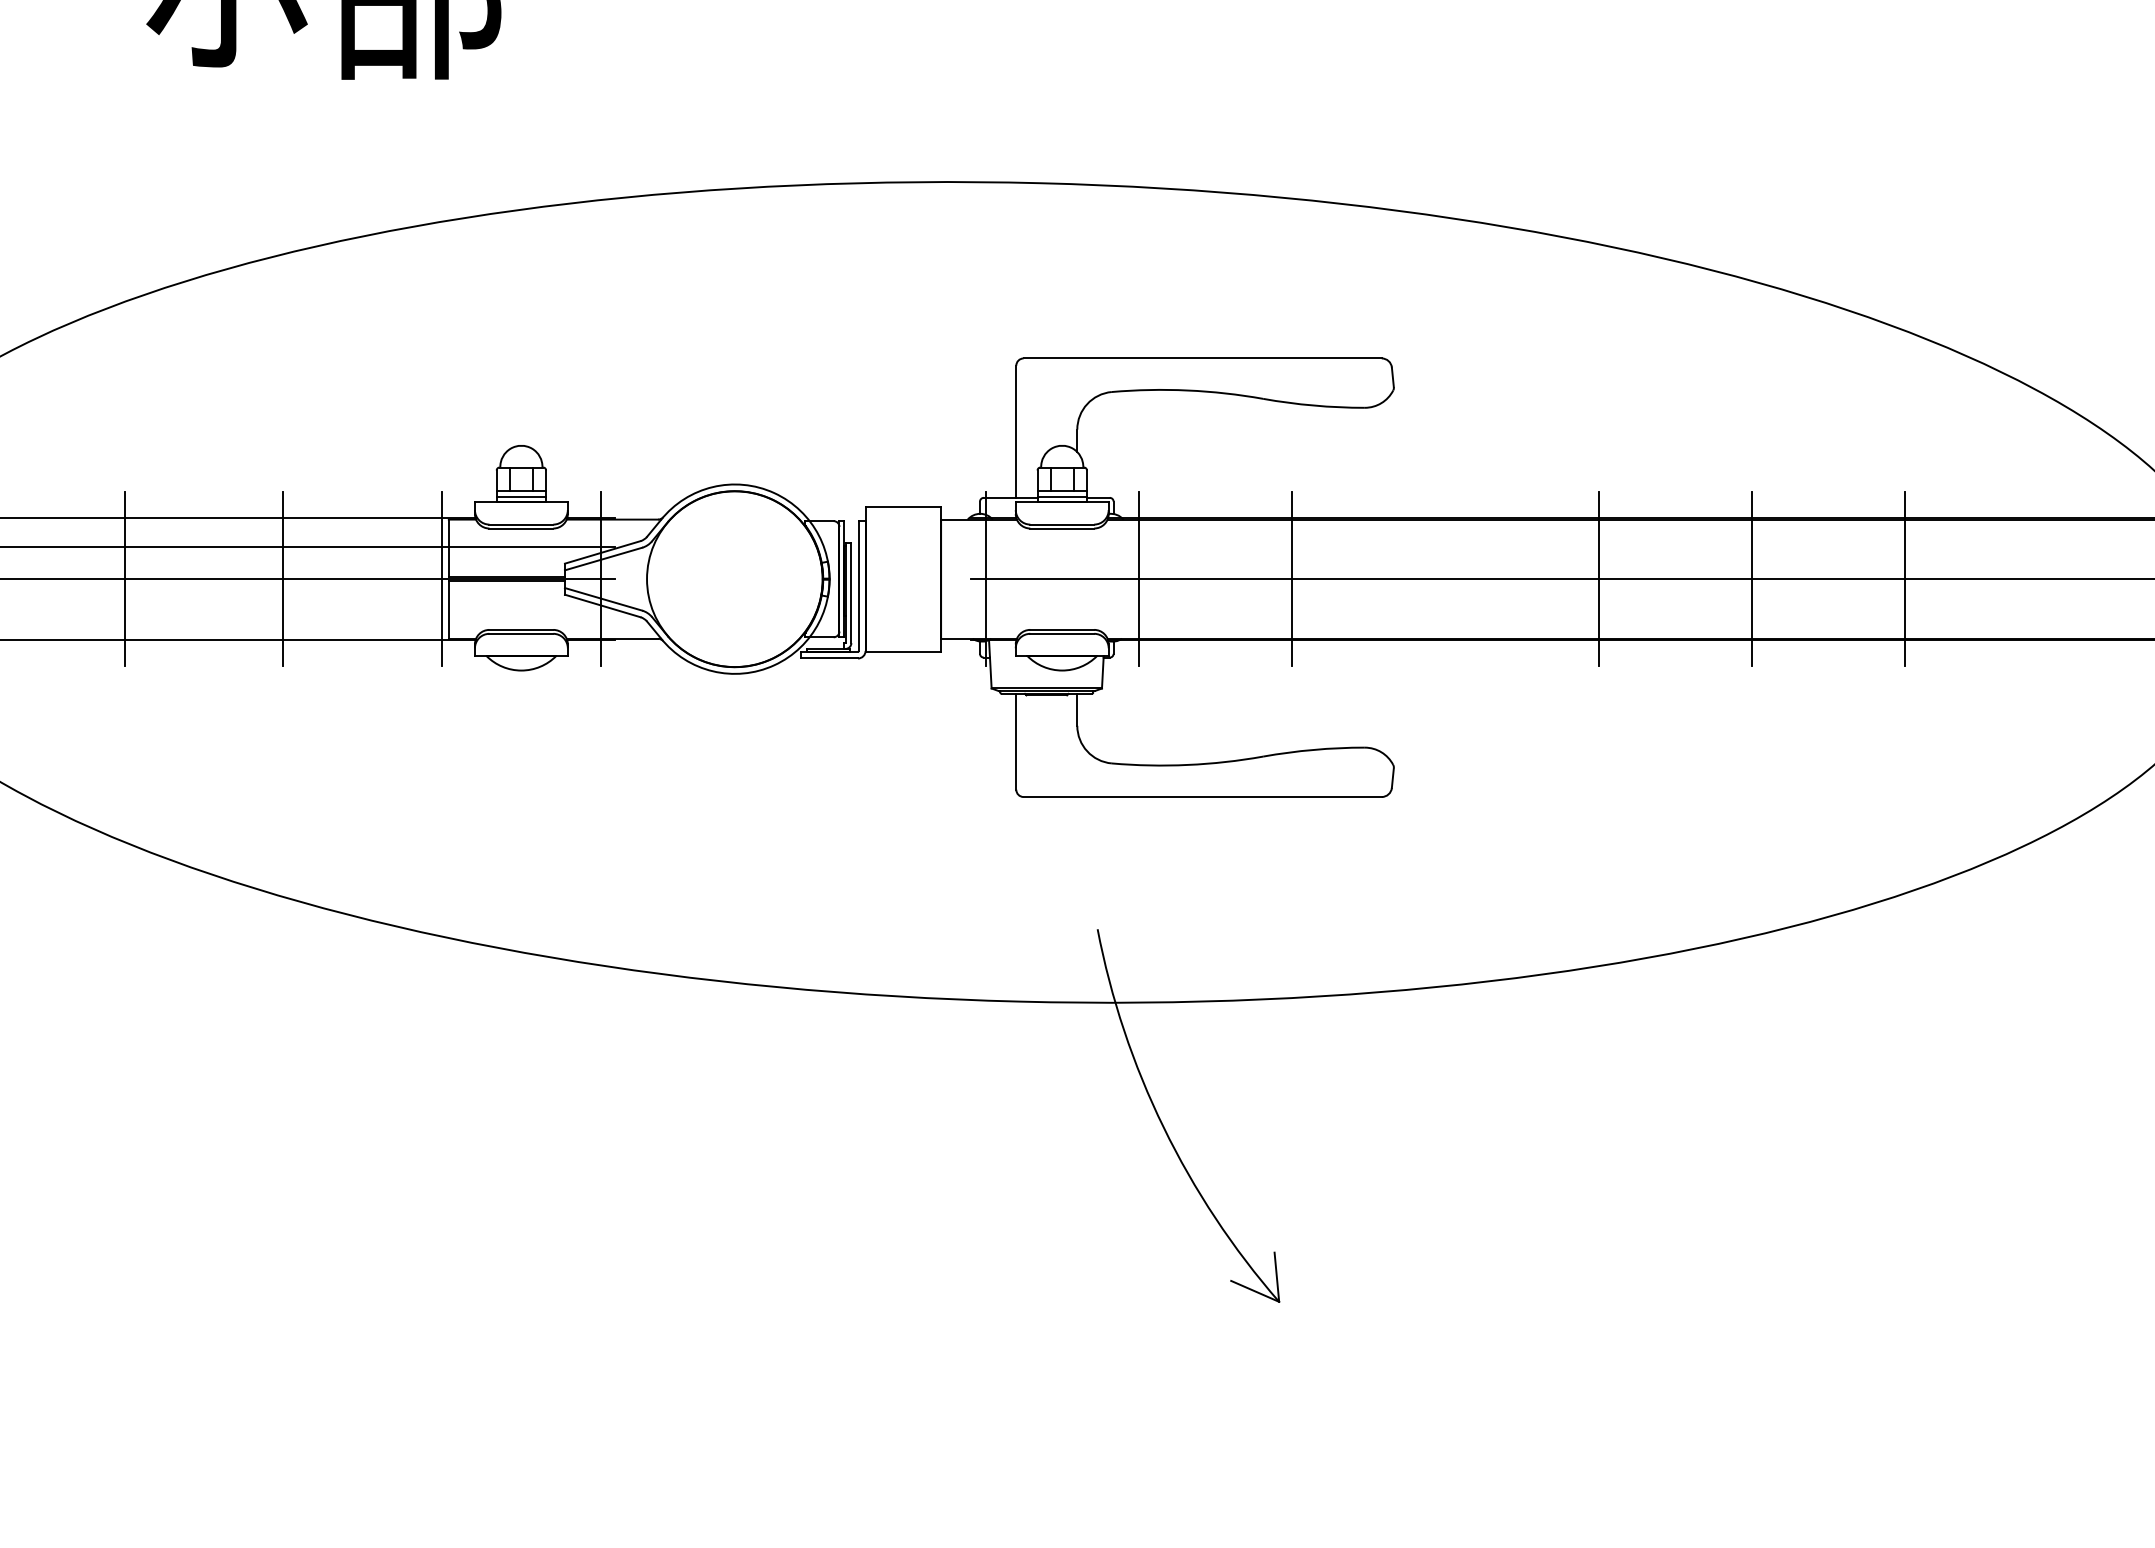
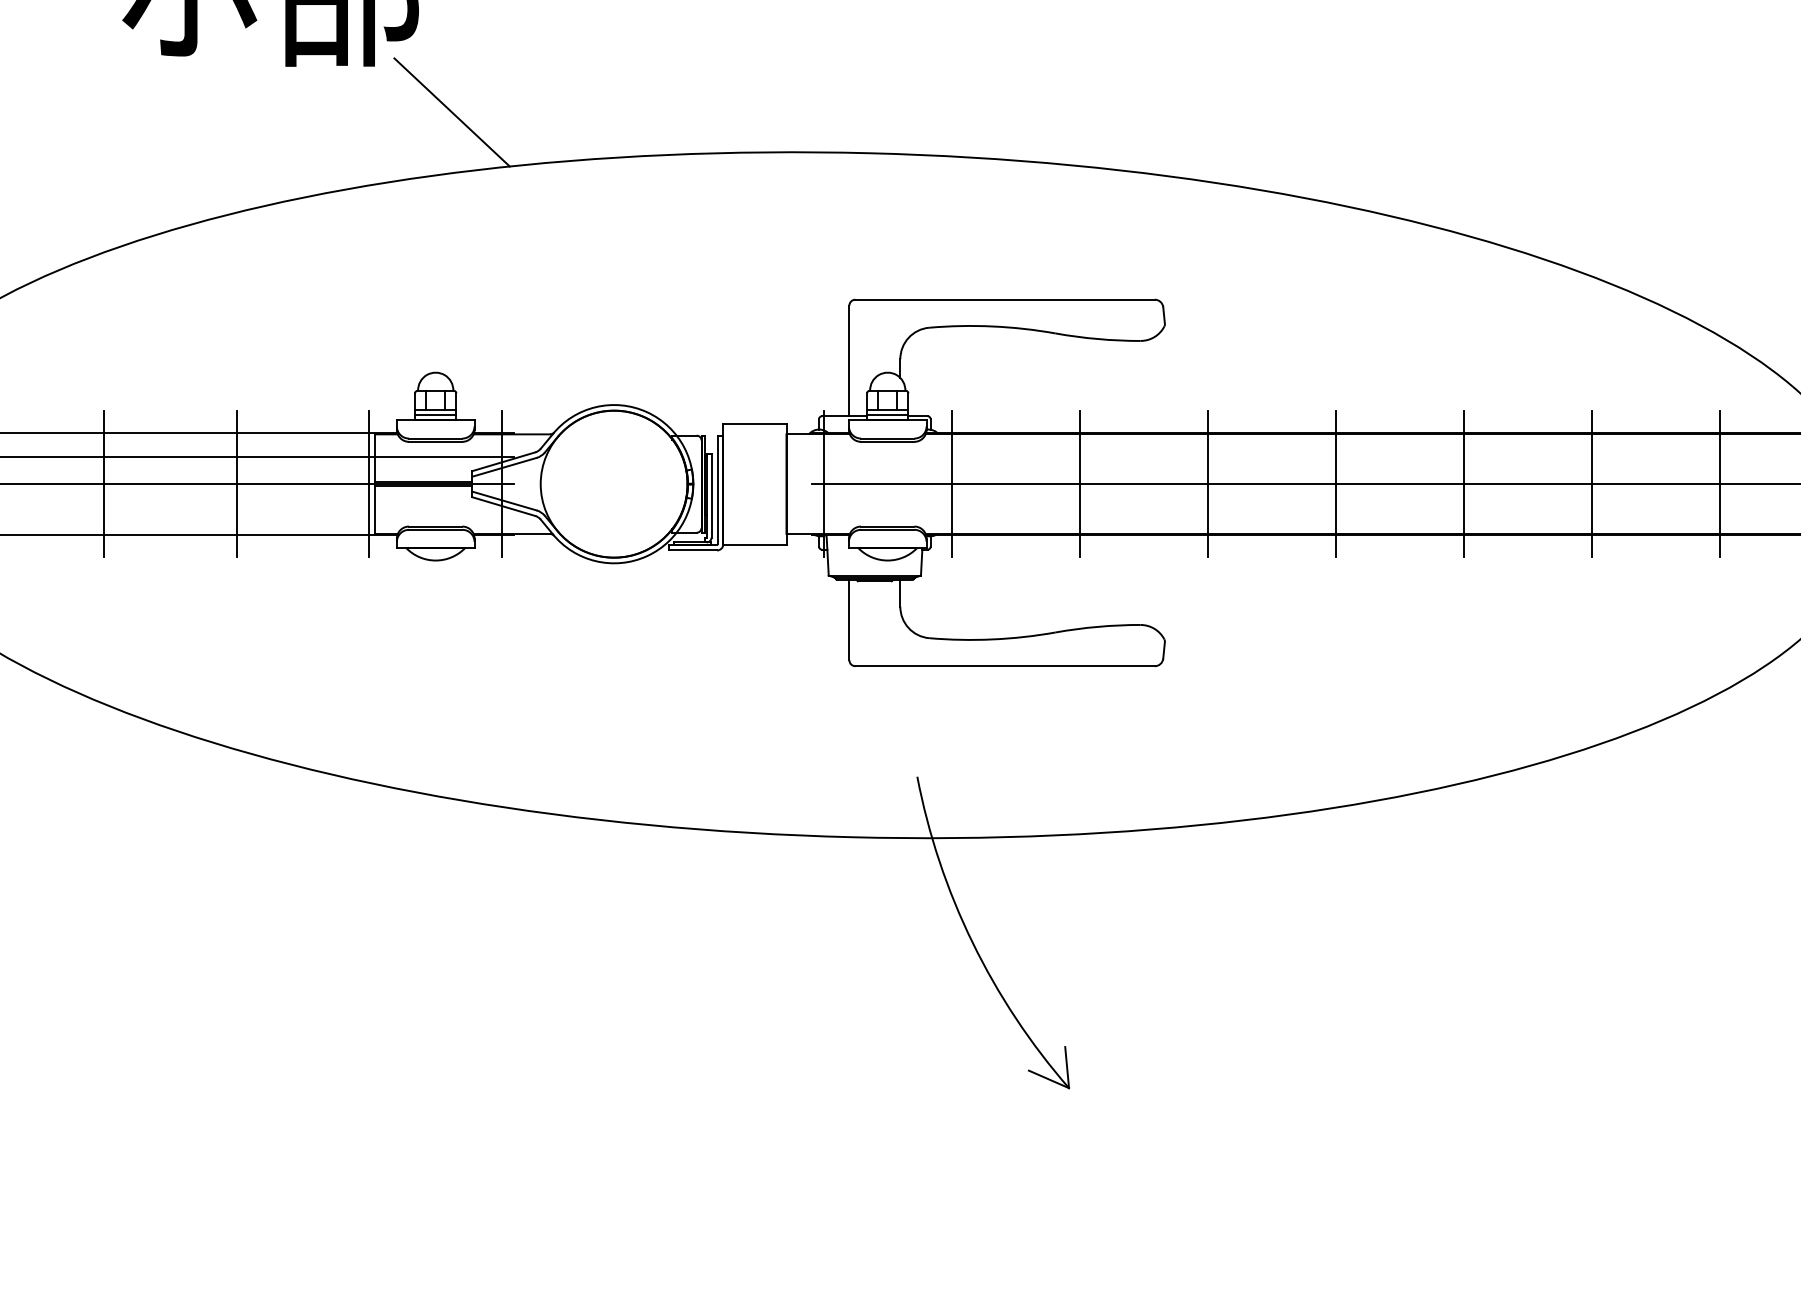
line: (540, 134) -> (451, 112), added
line: (1444, 579) -> (1207, 484), added
line: (2058, 579) -> (1720, 484), added

